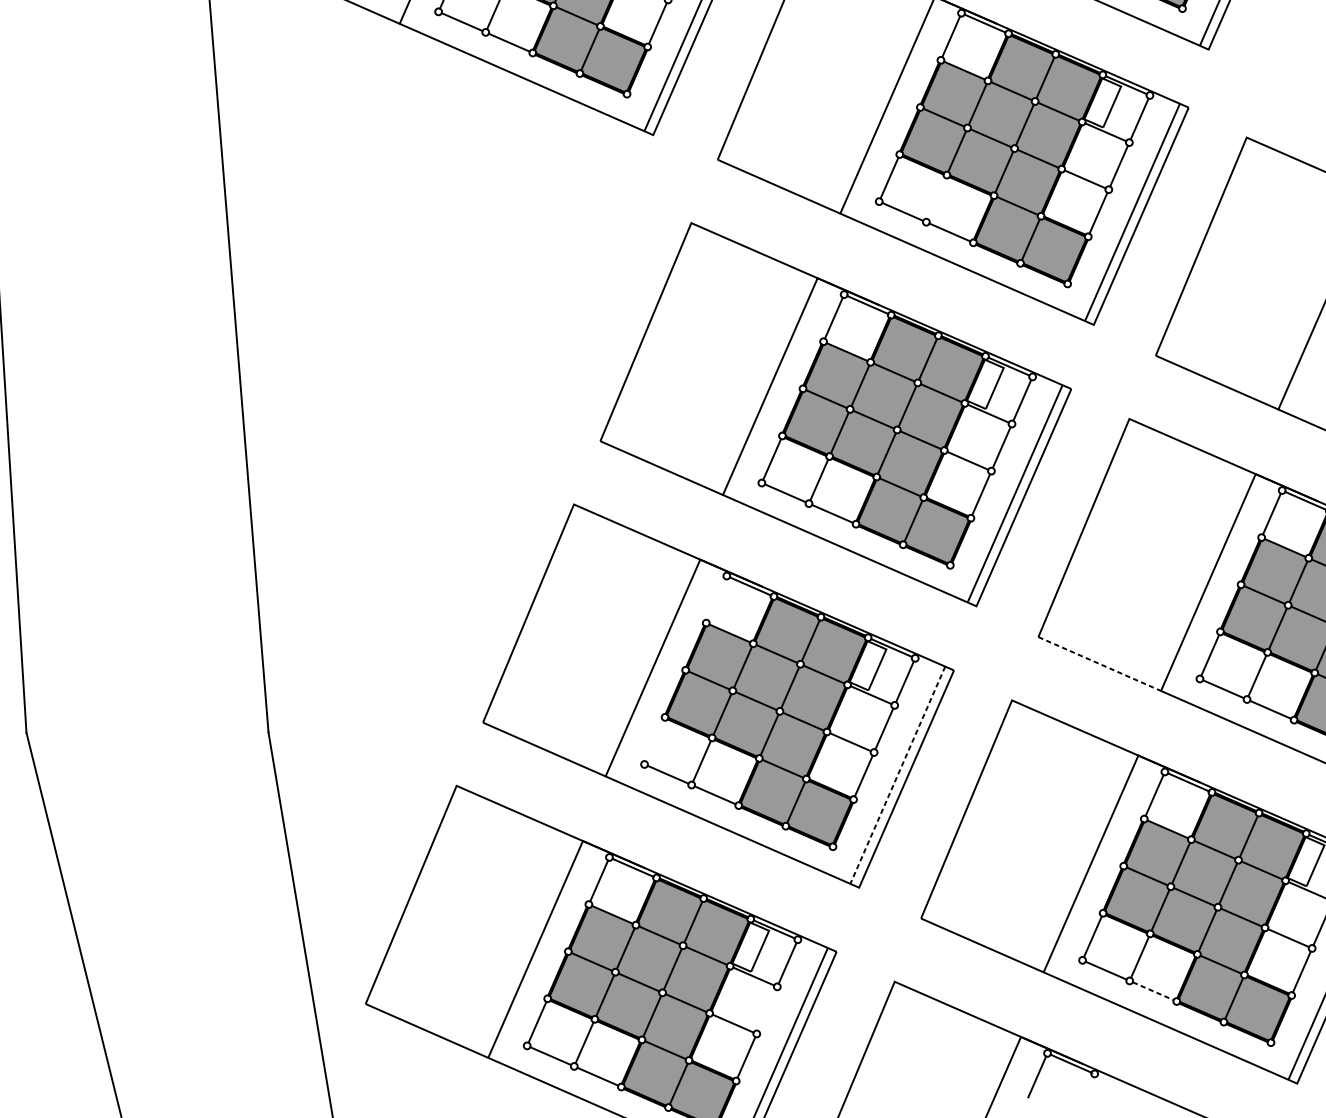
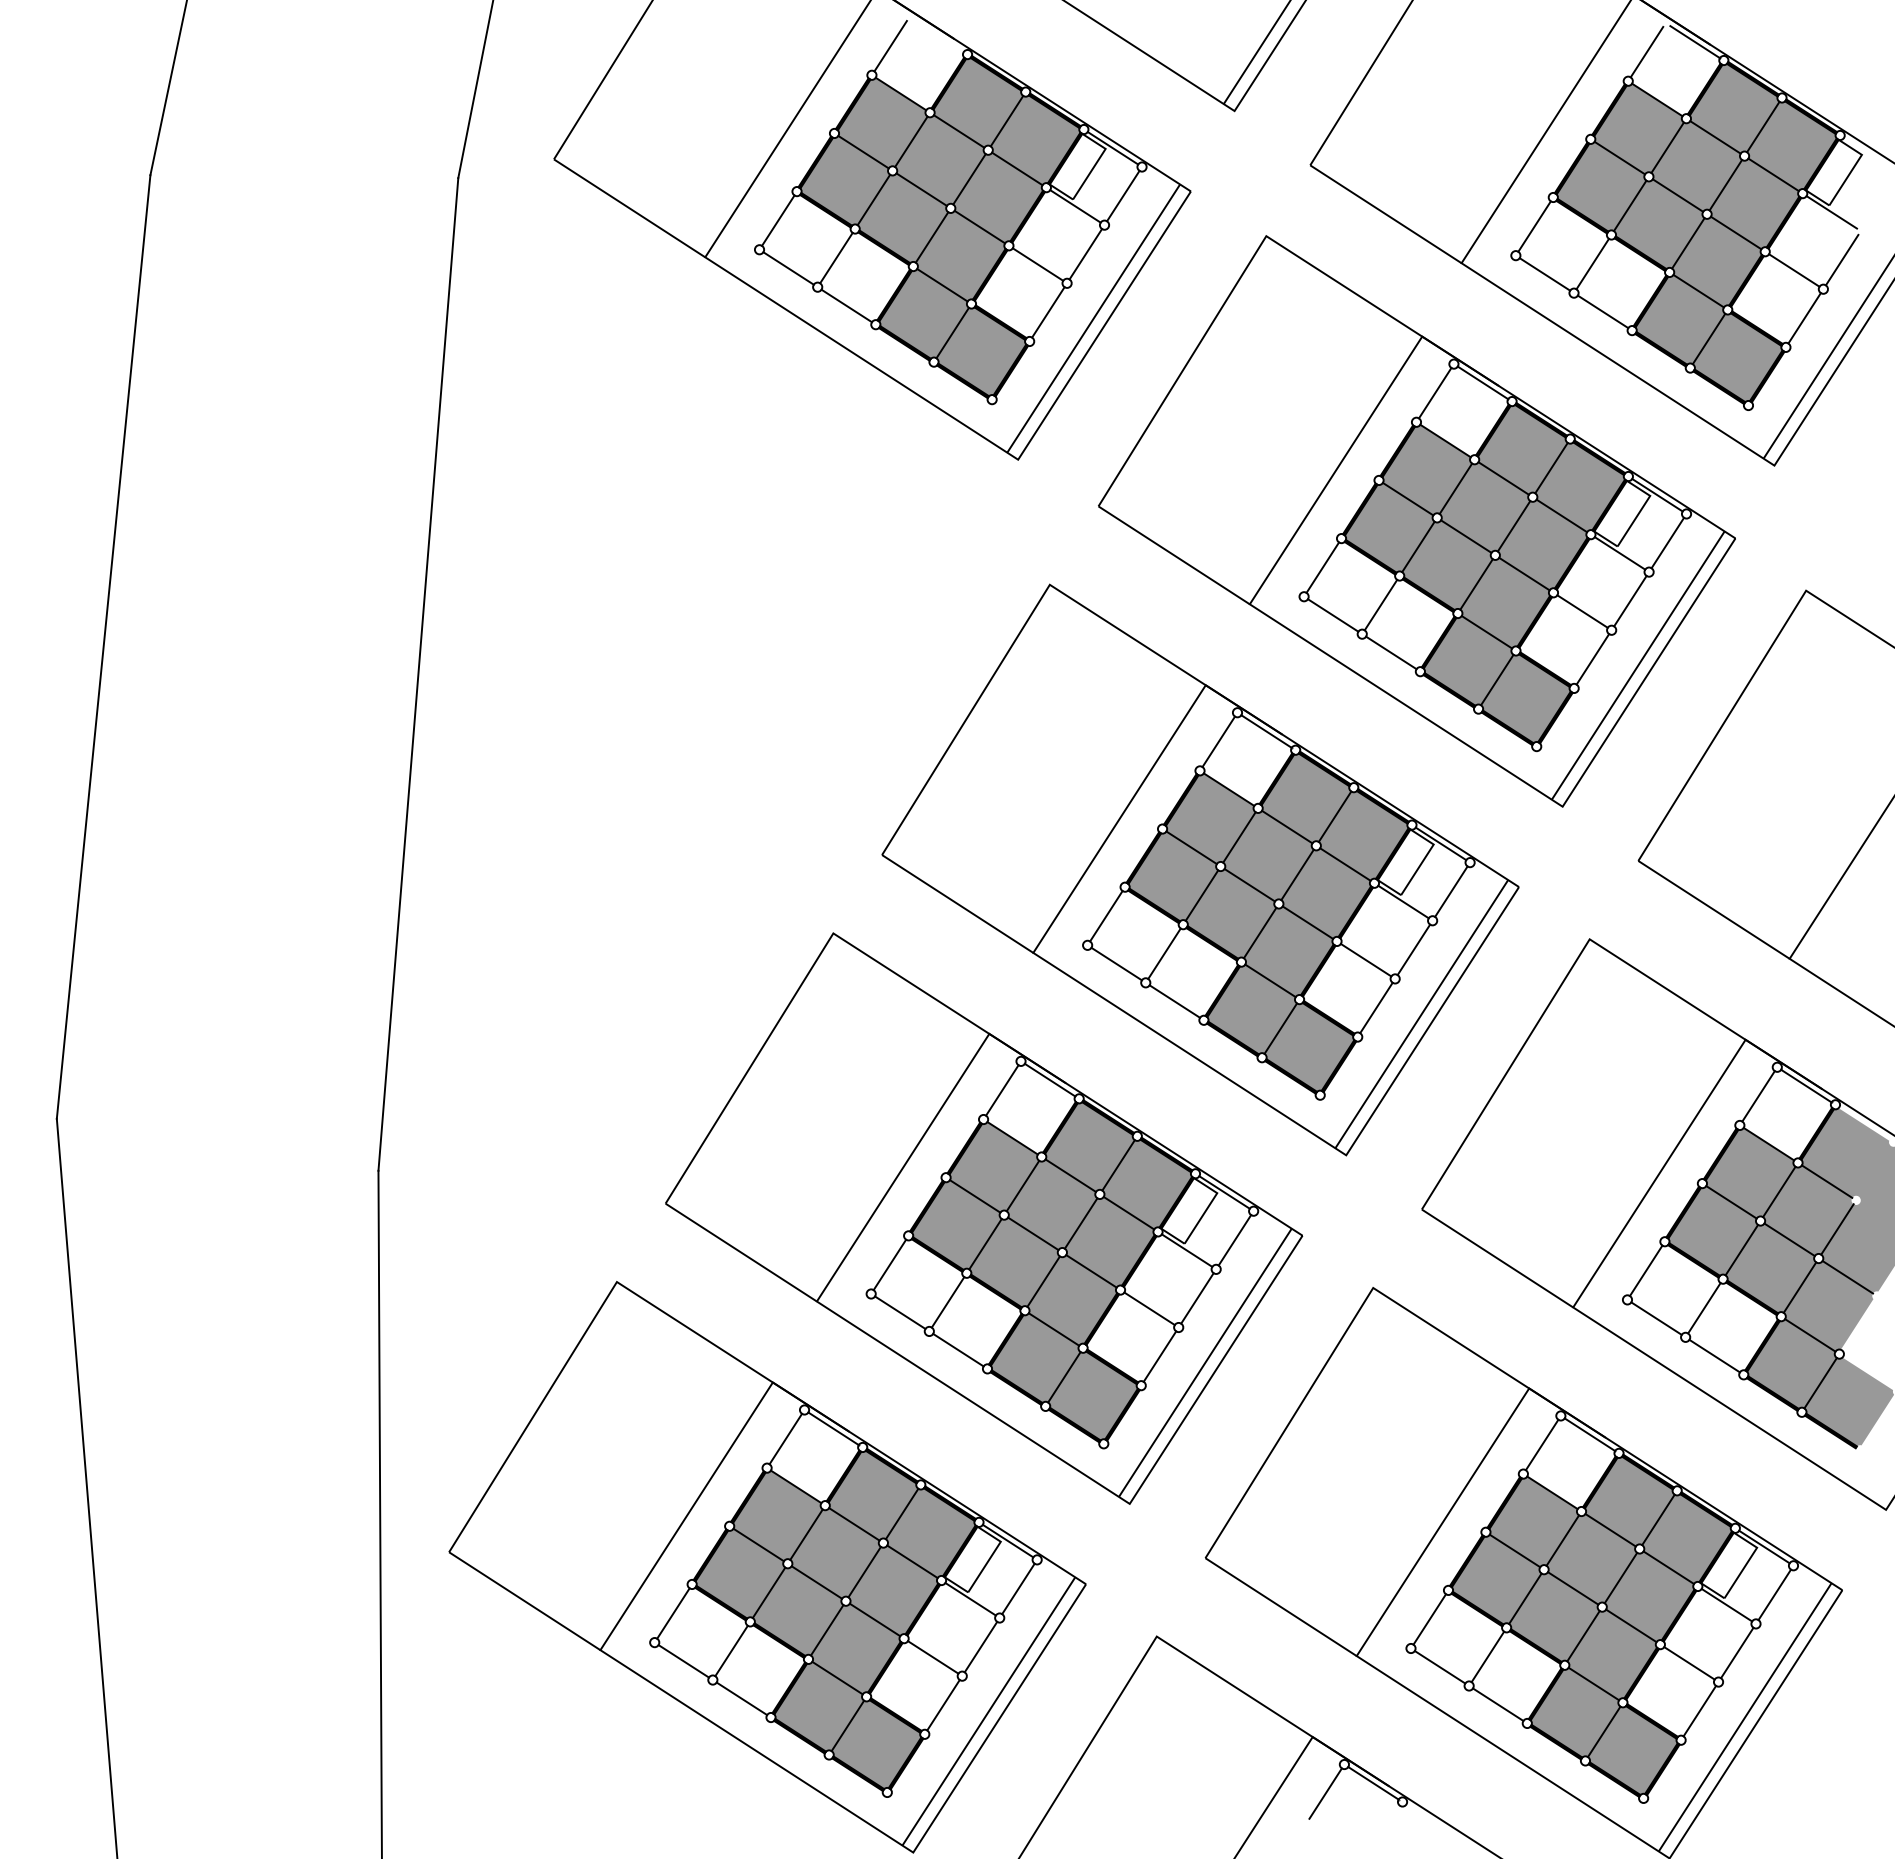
line: (936, 198) -> (1380, 604), added
line: (716, 599) -> (1002, 1090), added
line: (1099, 664) -> (1497, 1258), dashed -> solid
line: (654, 740) -> (889, 1264), added
line: (897, 774) -> (1205, 1362), dashed -> solid
line: (1153, 991) -> (1498, 1704), dashed -> solid
line: (766, 1010) -> (980, 1646), added

